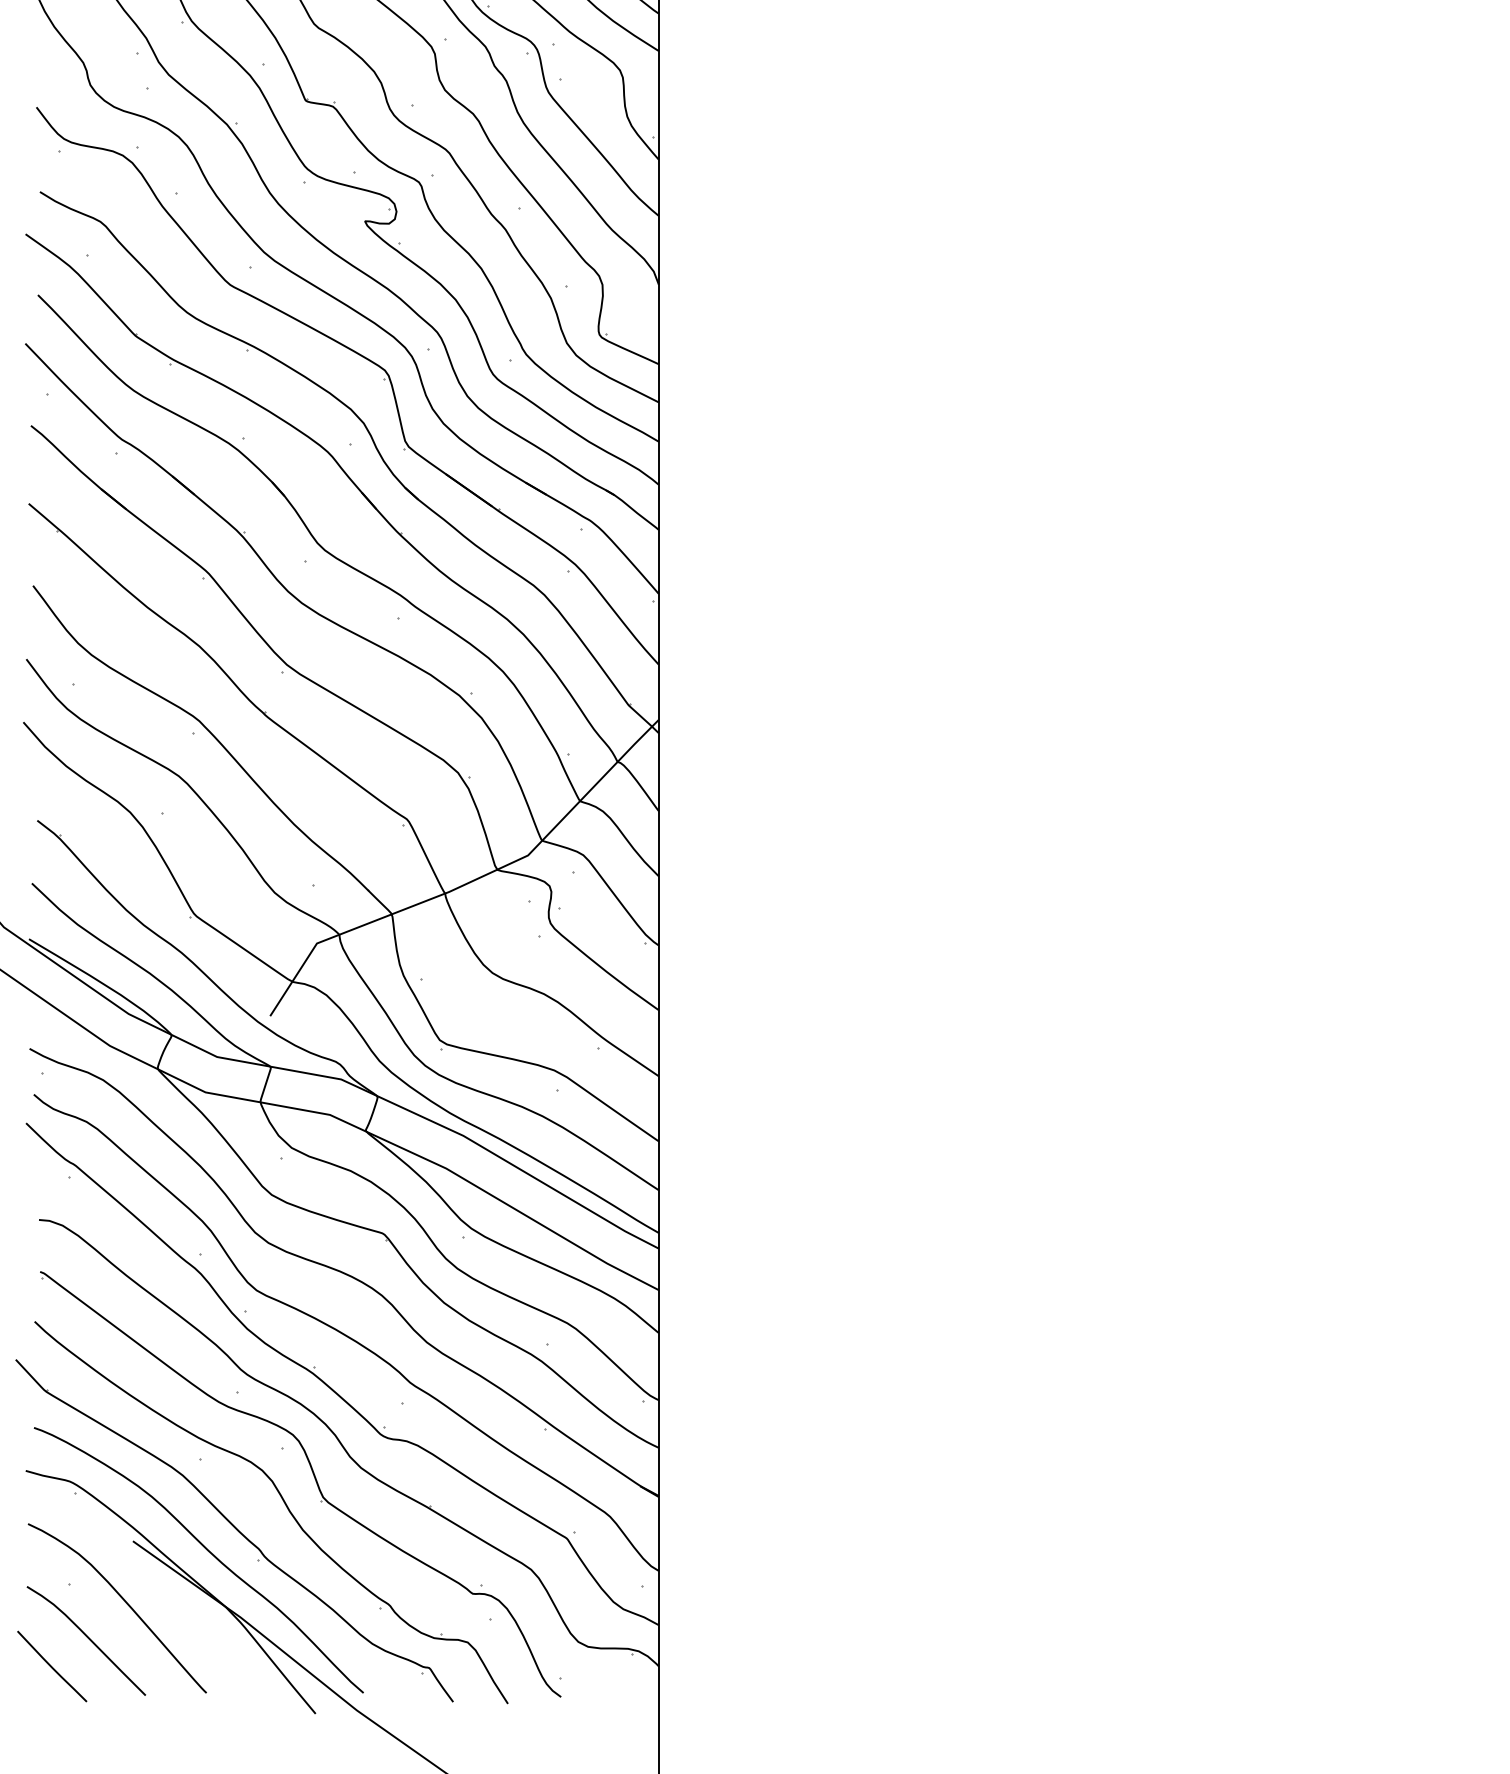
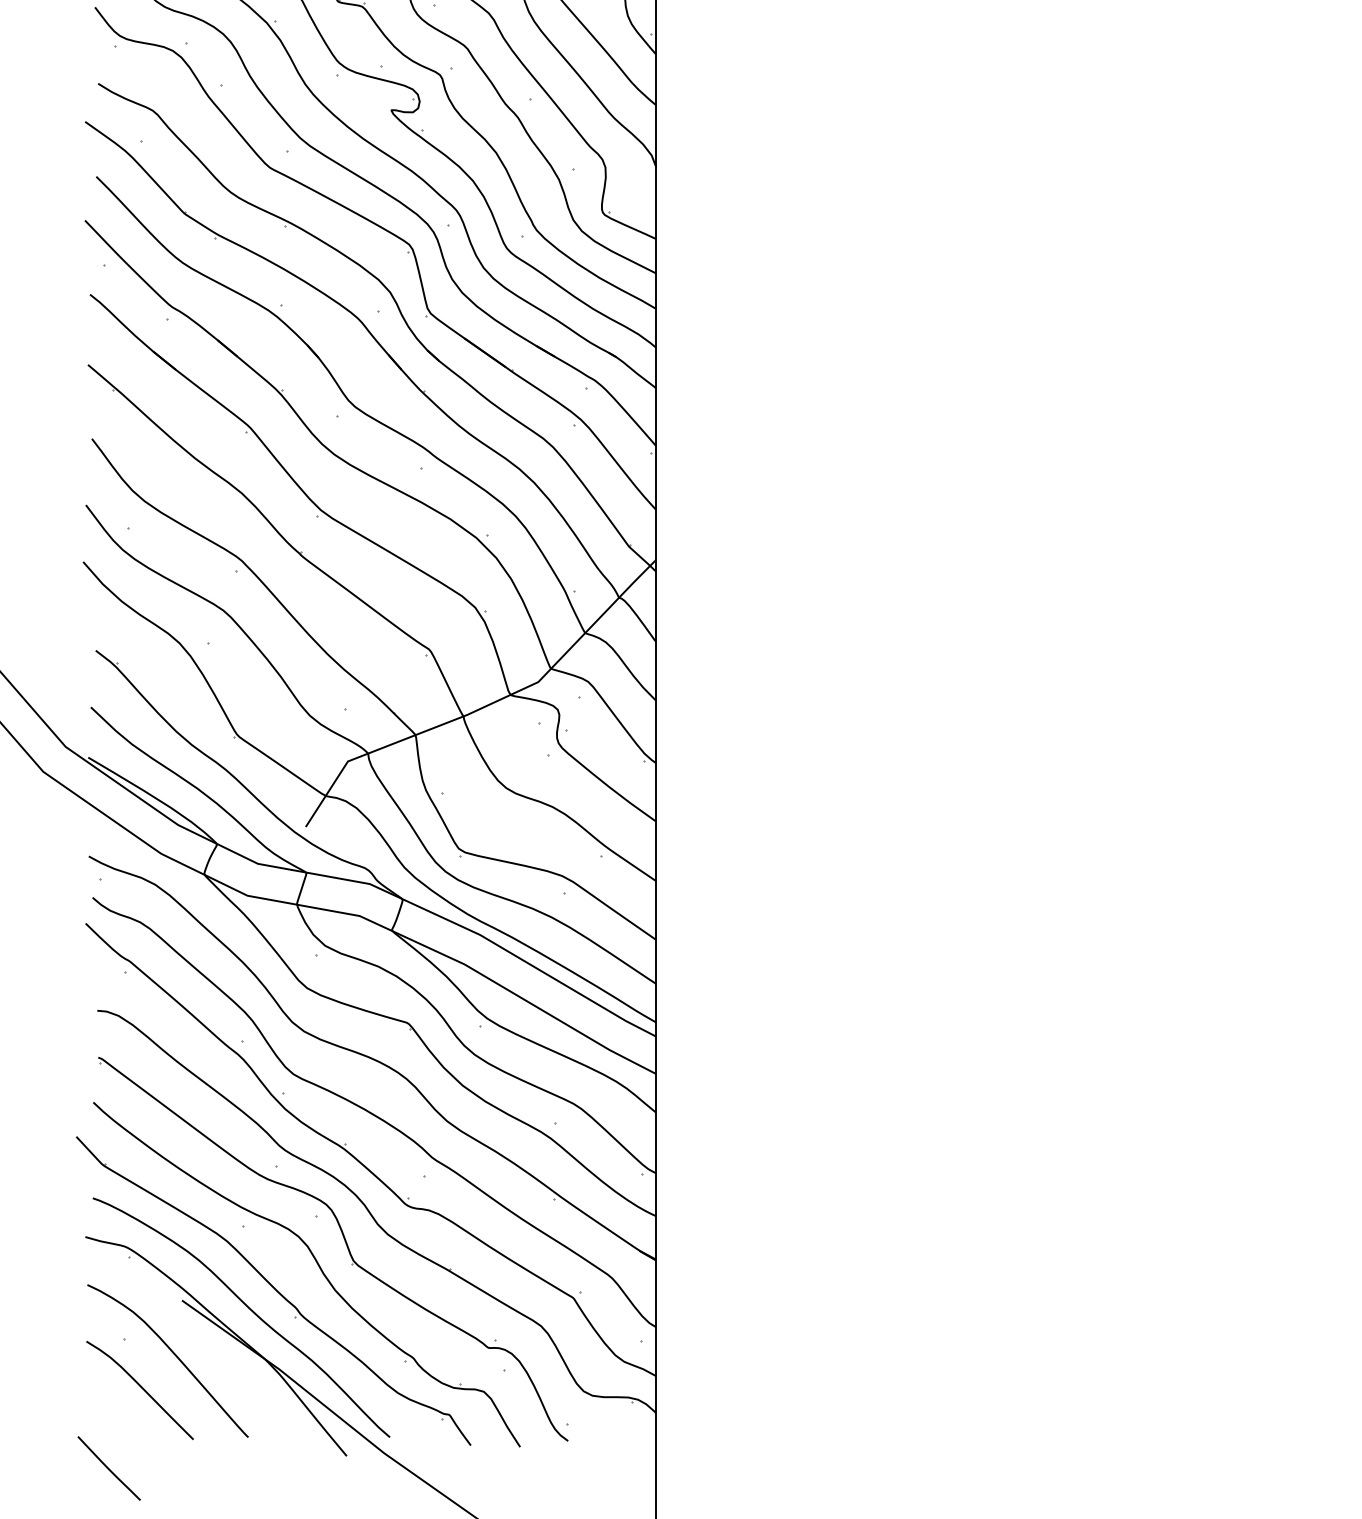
line: (52, 1666) -> (109, 1468), moved

